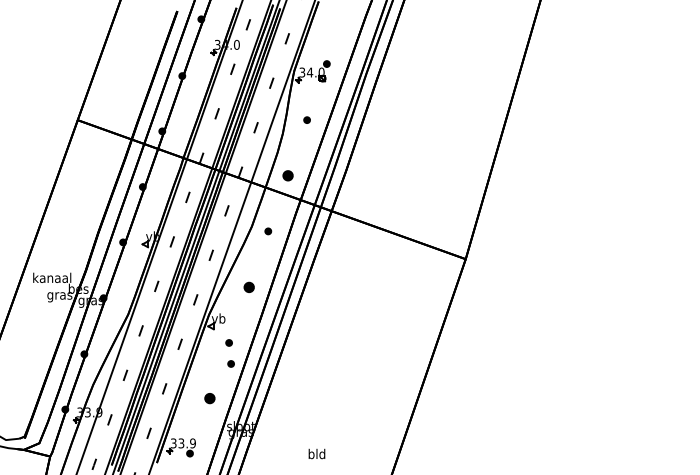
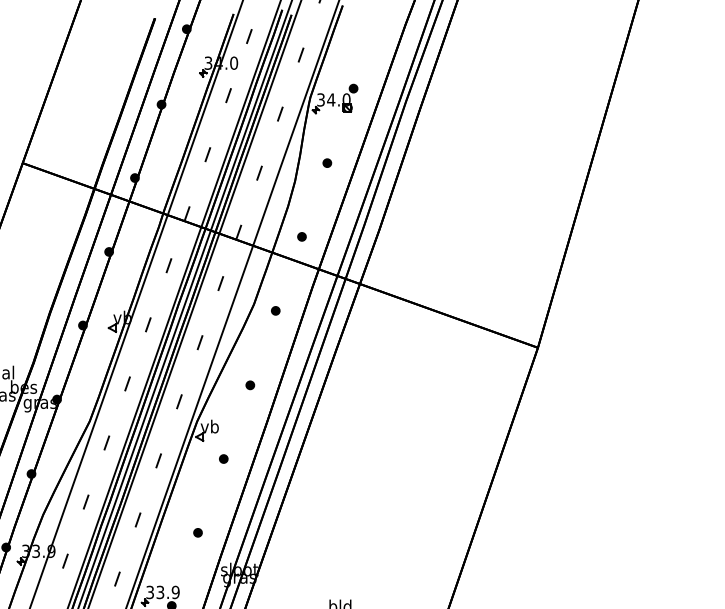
part: (287, 175) -> (301, 236), size x0.62
part: (248, 287) -> (249, 385), size x0.62
part: (230, 363) -> (225, 486), removed
part: (209, 398) -> (197, 532), size x0.62

